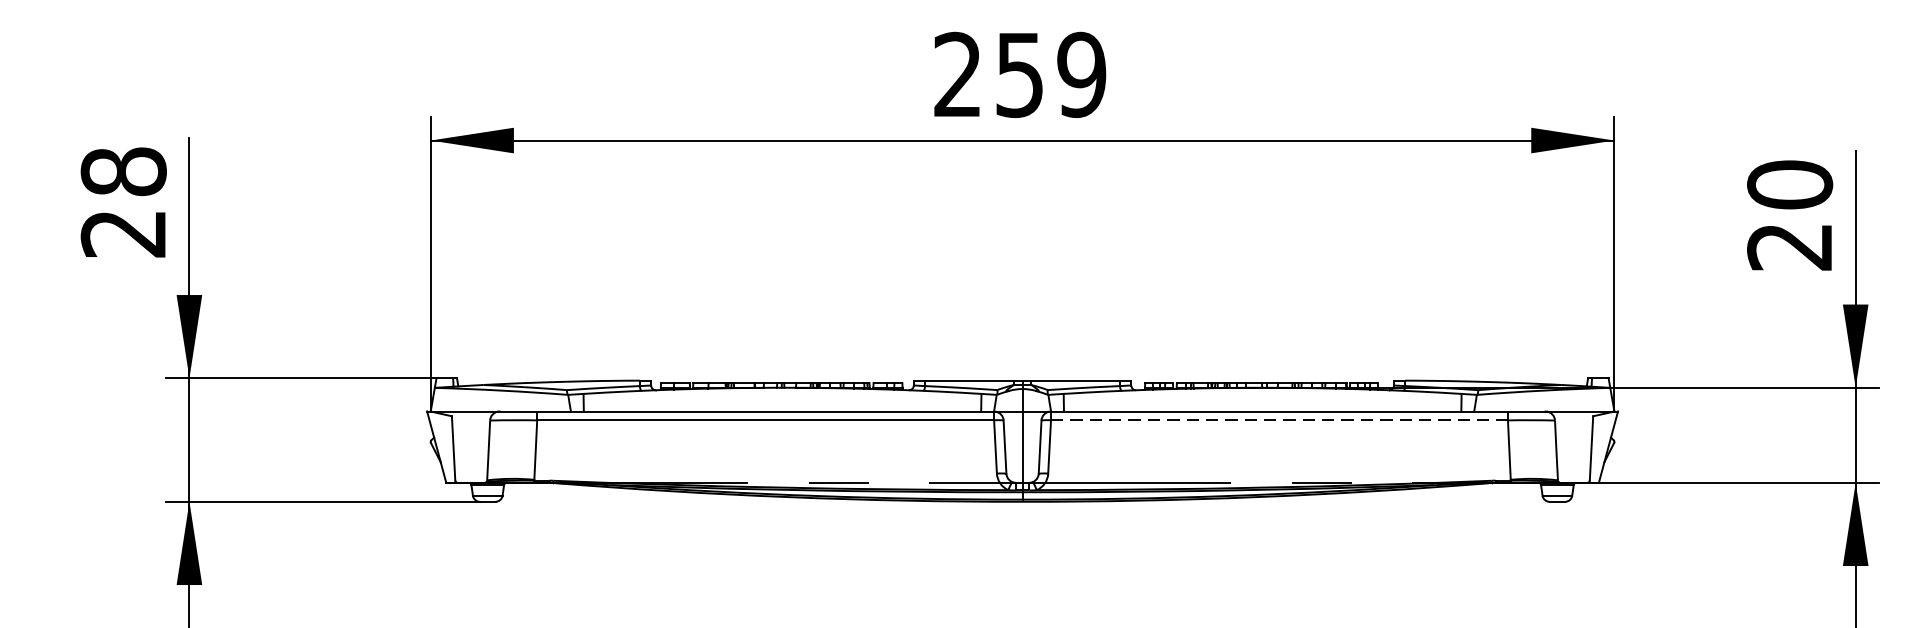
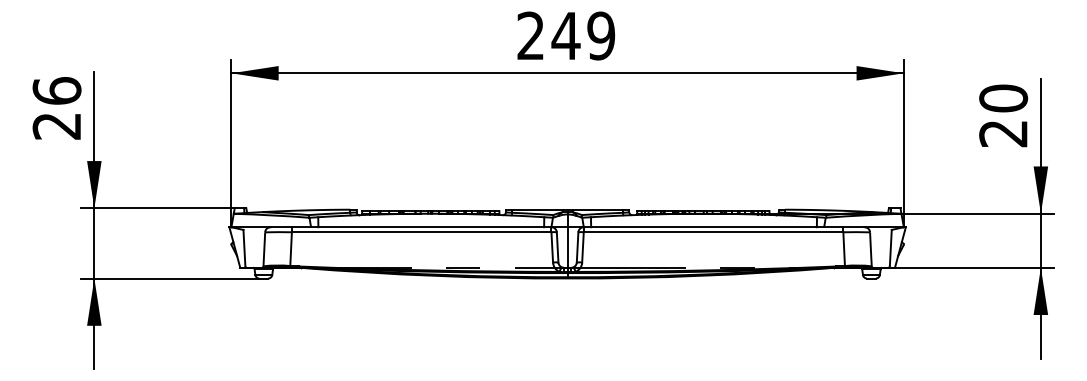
text: (1018, 75) -> (565, 36), 259 -> 249
text: (122, 170) -> (56, 90), 28 -> 26
line: (1279, 420) -> (713, 232), dashed -> solid

